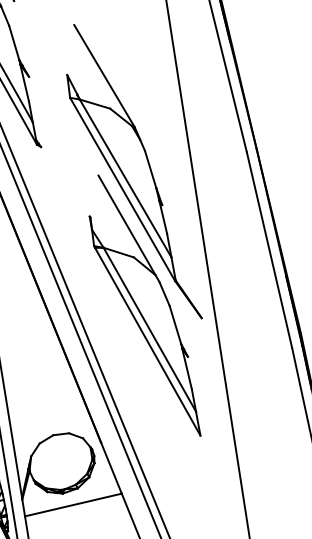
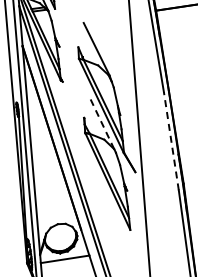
line: (125, 225) -> (101, 123), solid -> dashed
line: (269, 250) -> (171, 141), solid -> dashed

